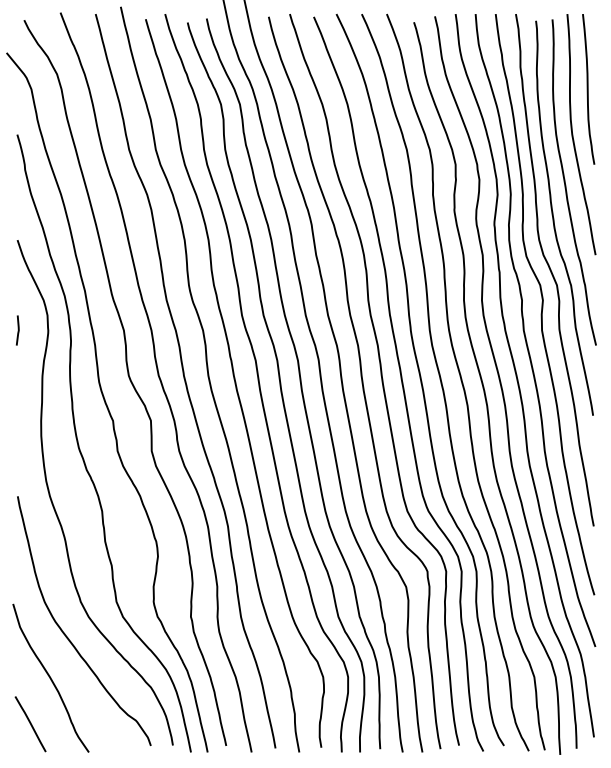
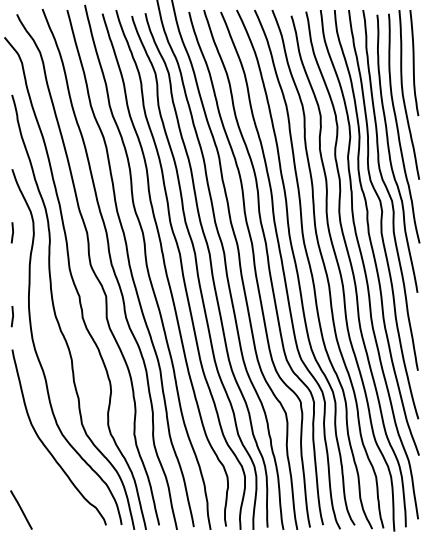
line: (17, 449) -> (12, 316), added
curve: (50, 677) -> (35, 477), removed

